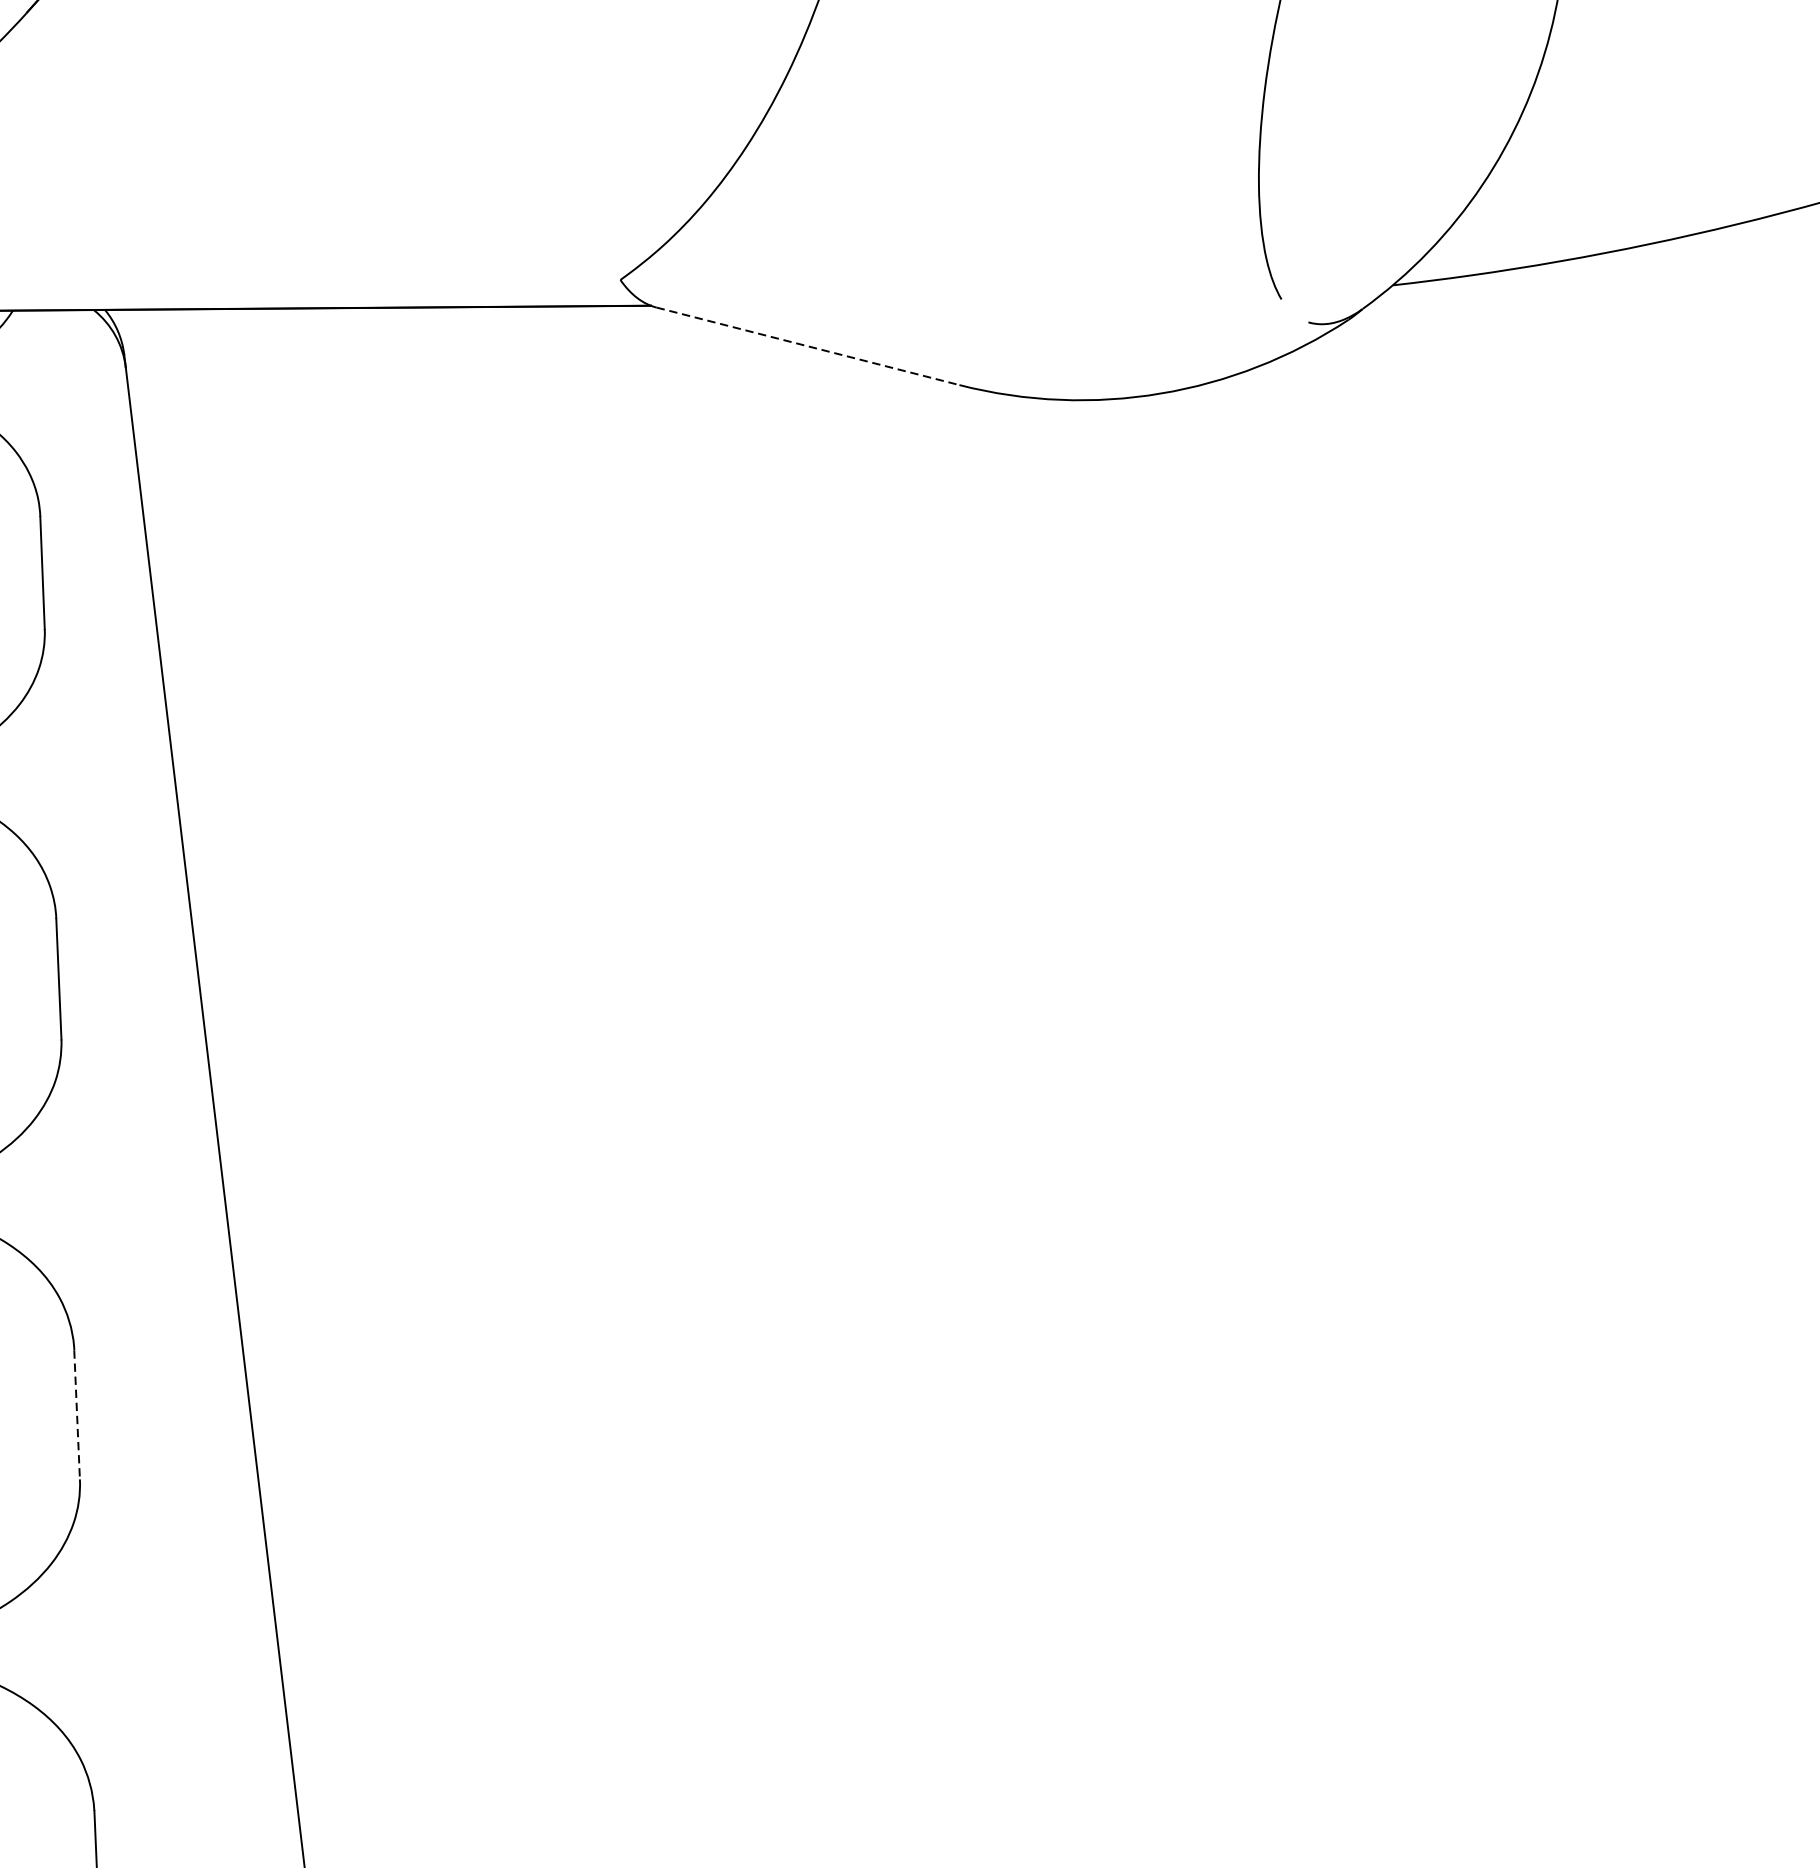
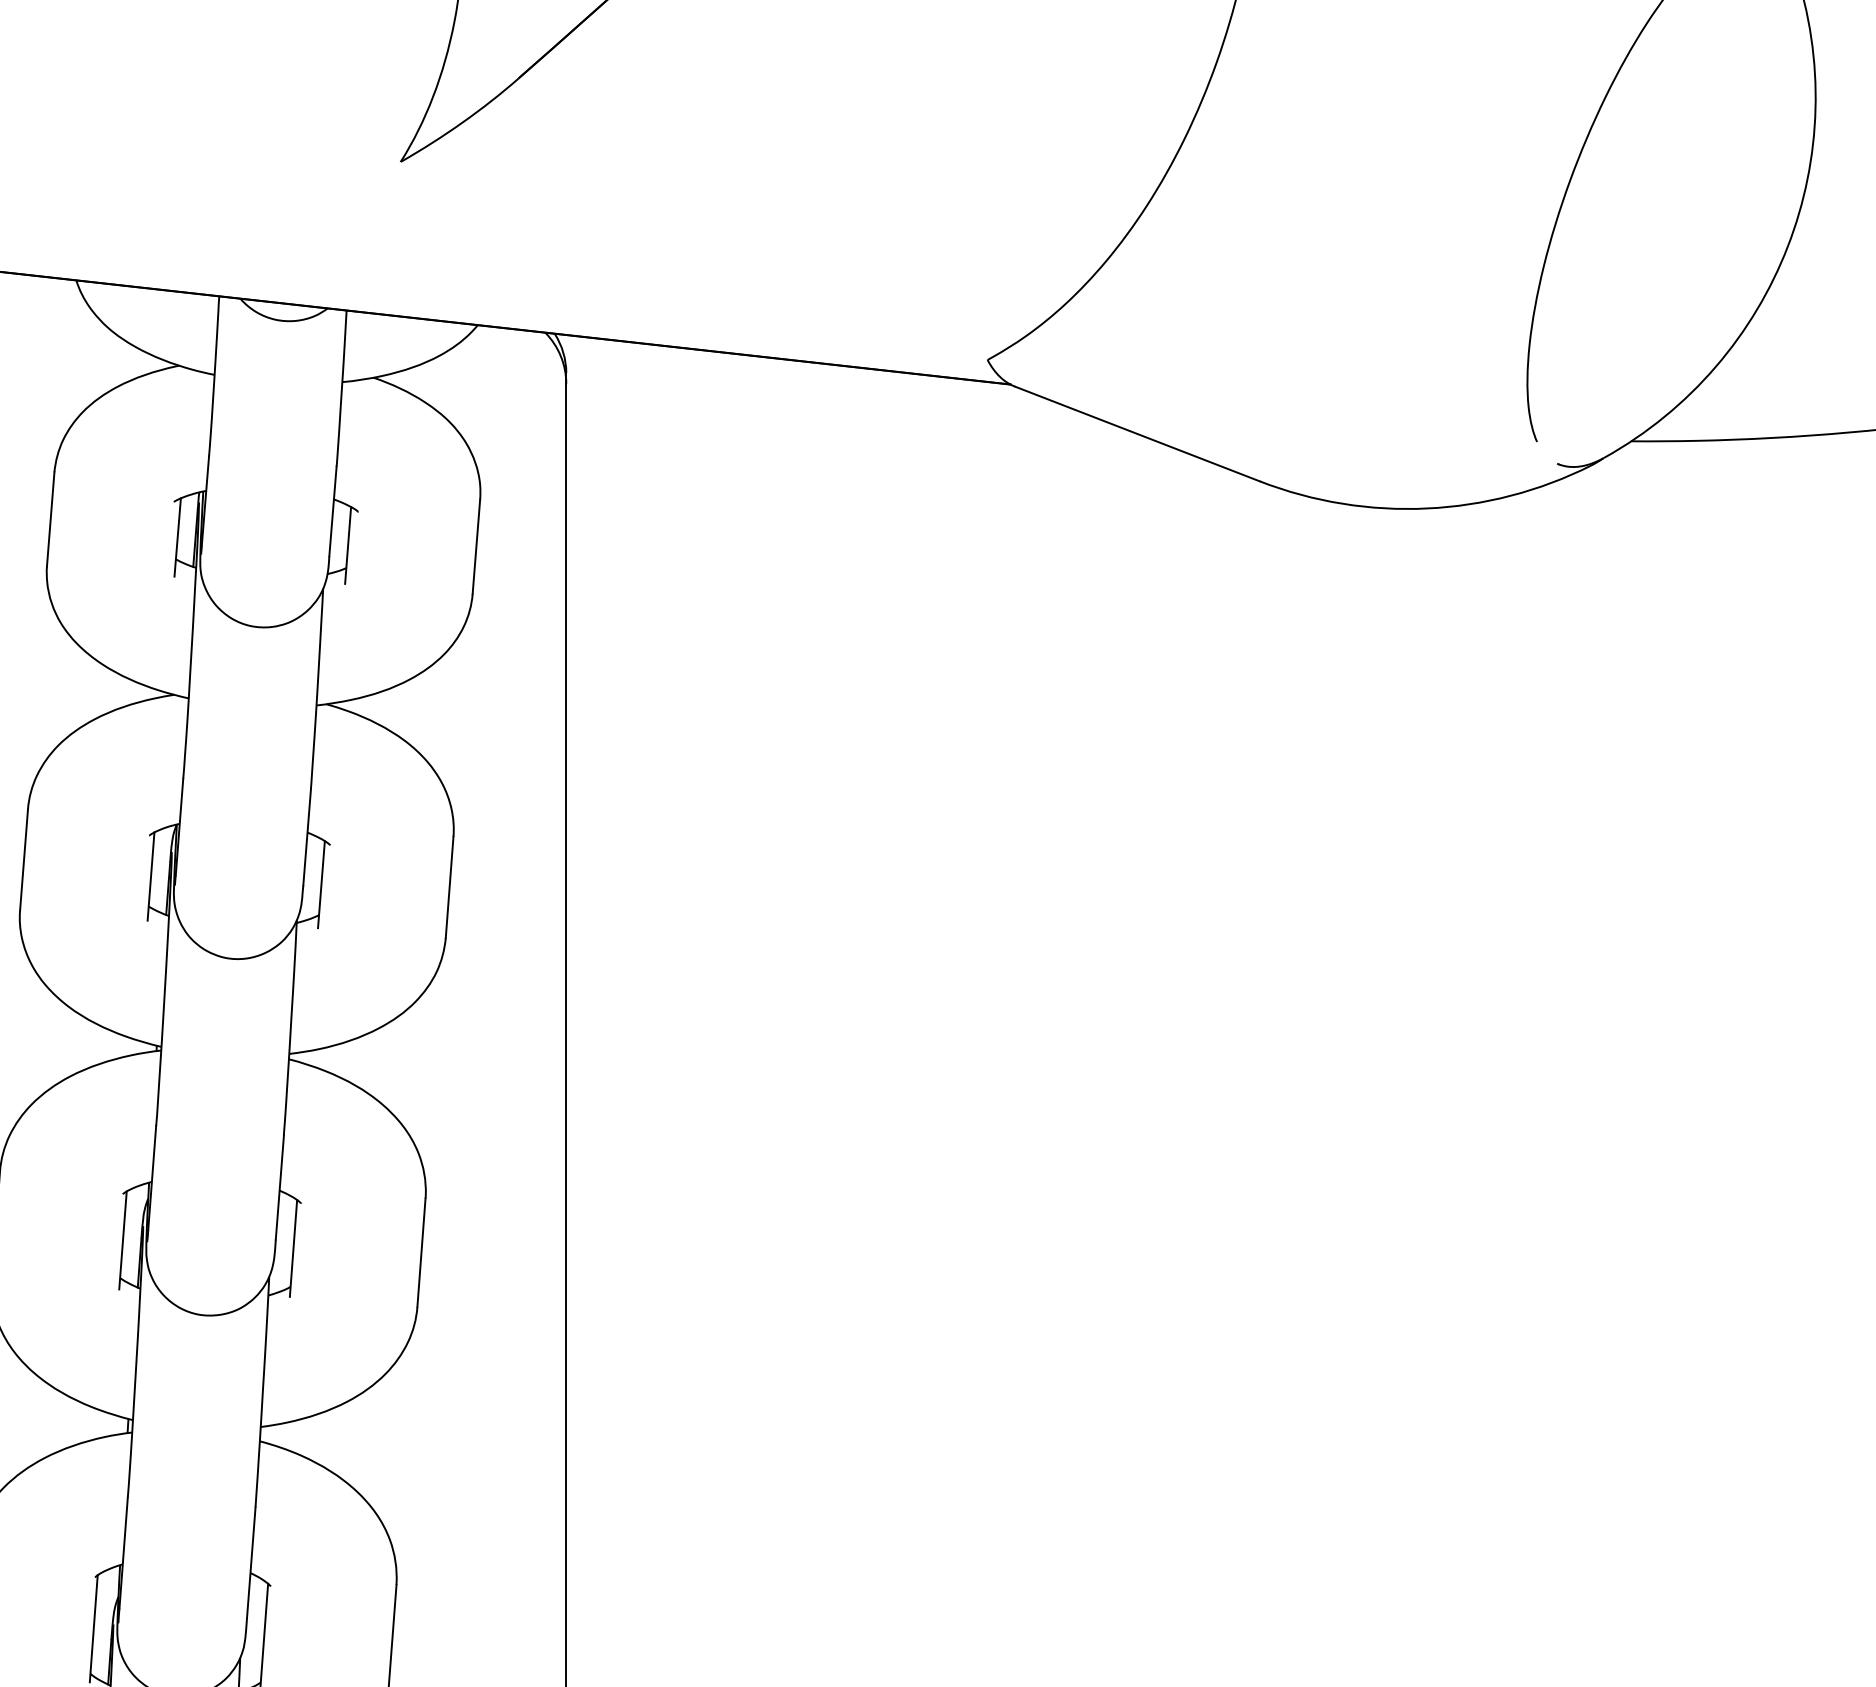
line: (808, 346) -> (1137, 434), dashed -> solid
line: (77, 1415) -> (421, 1253), dashed -> solid

